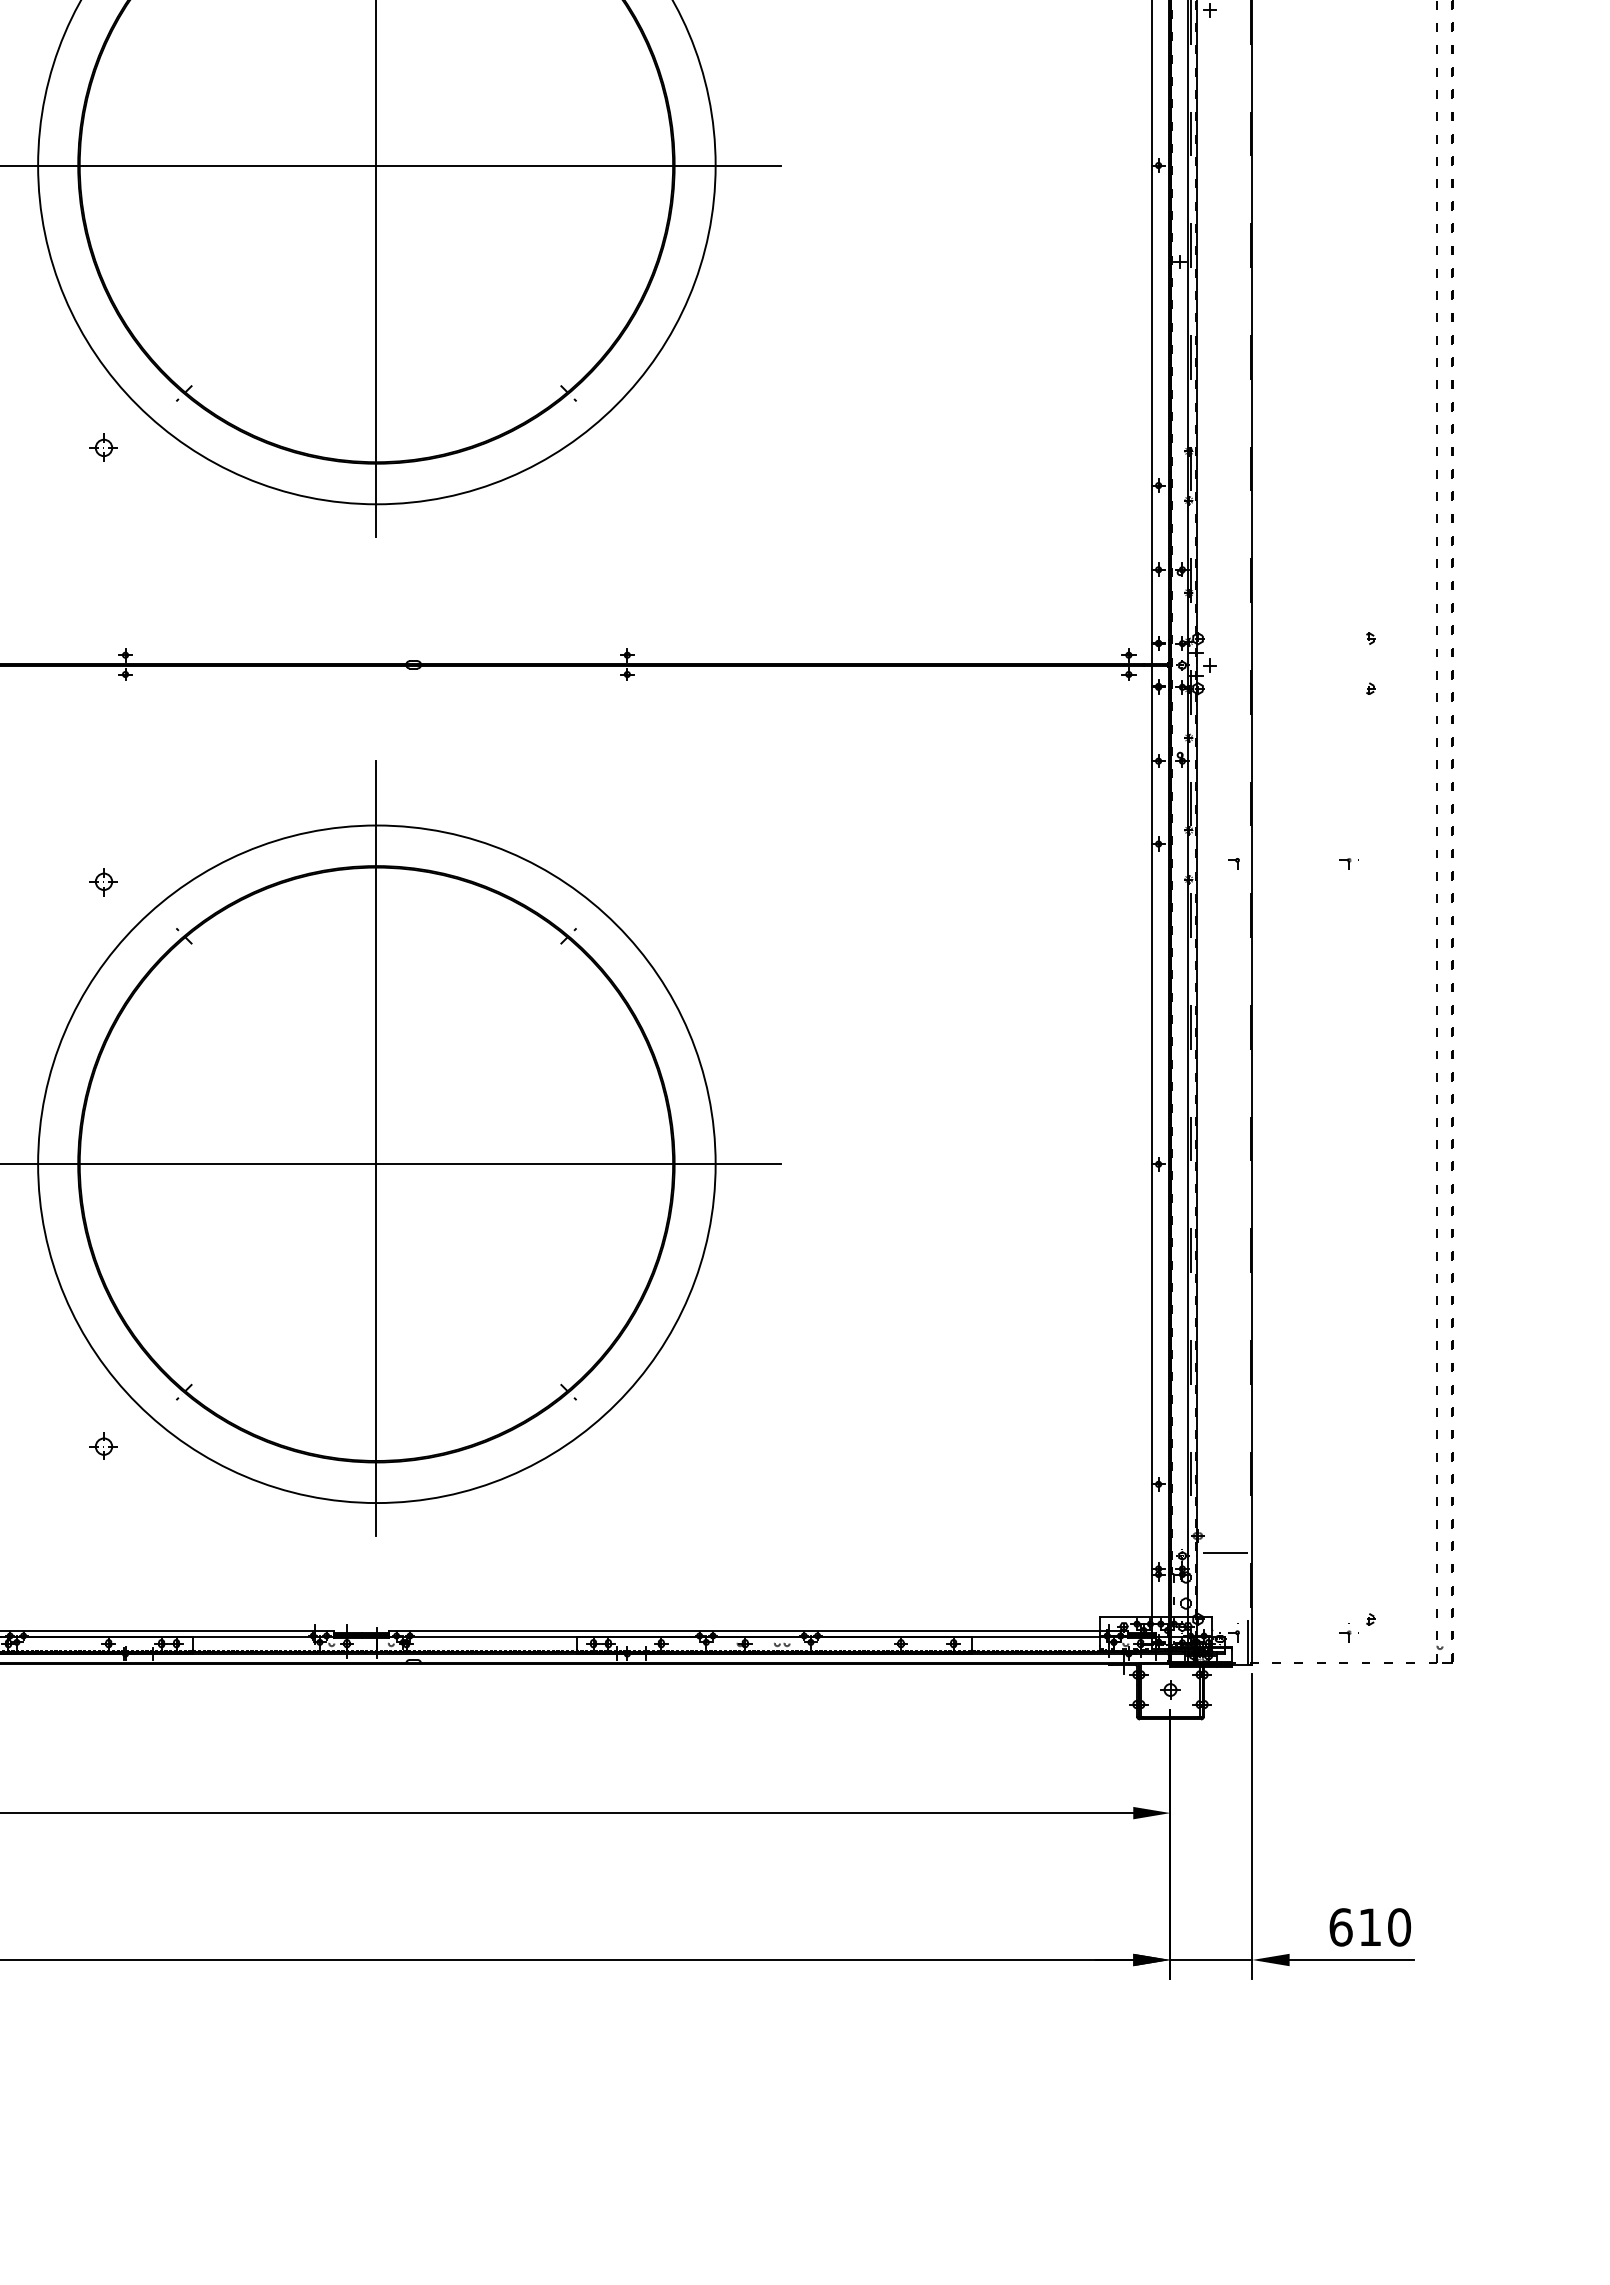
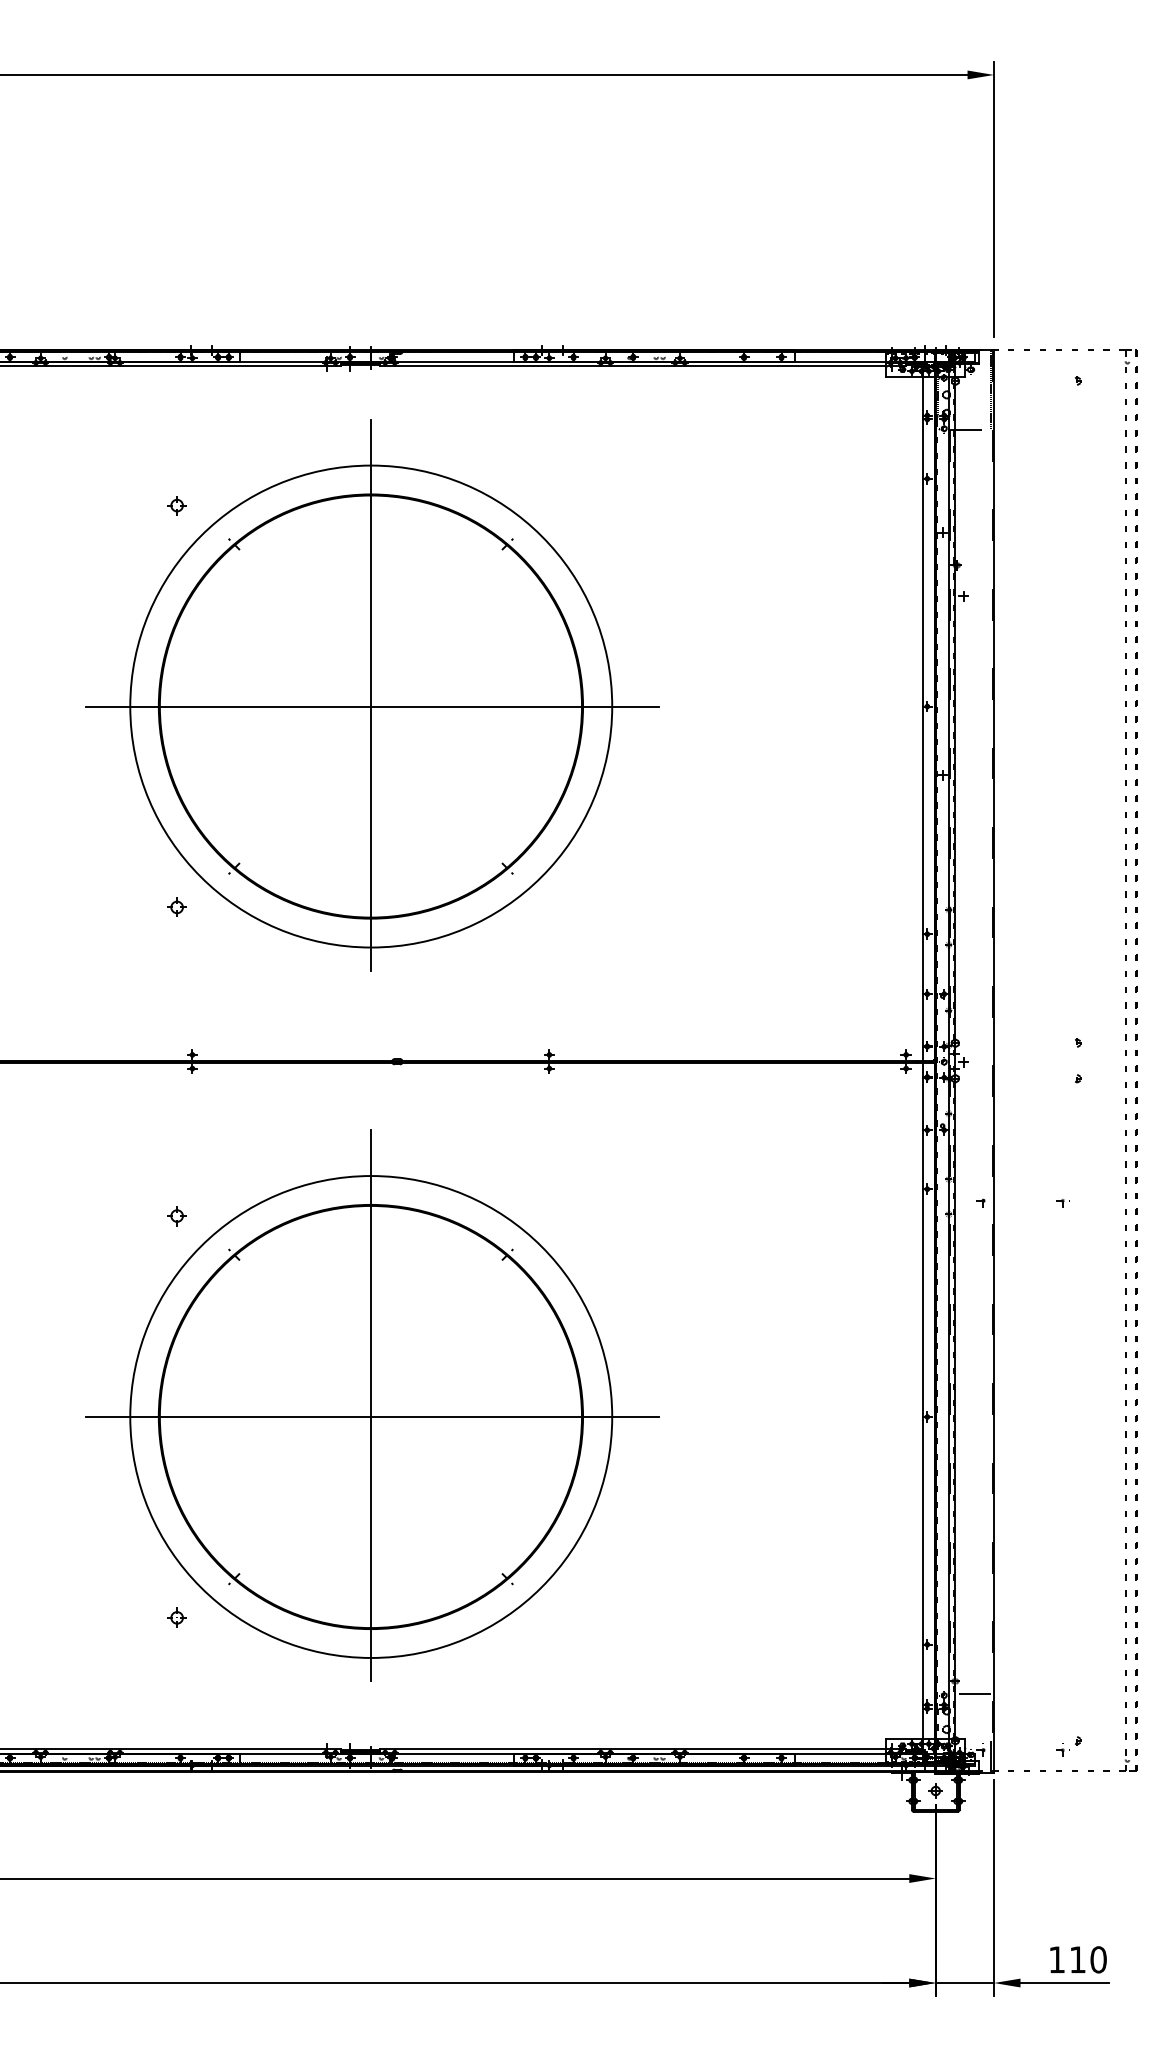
text: (1341, 1926) -> (1057, 1959), 610 -> 110

